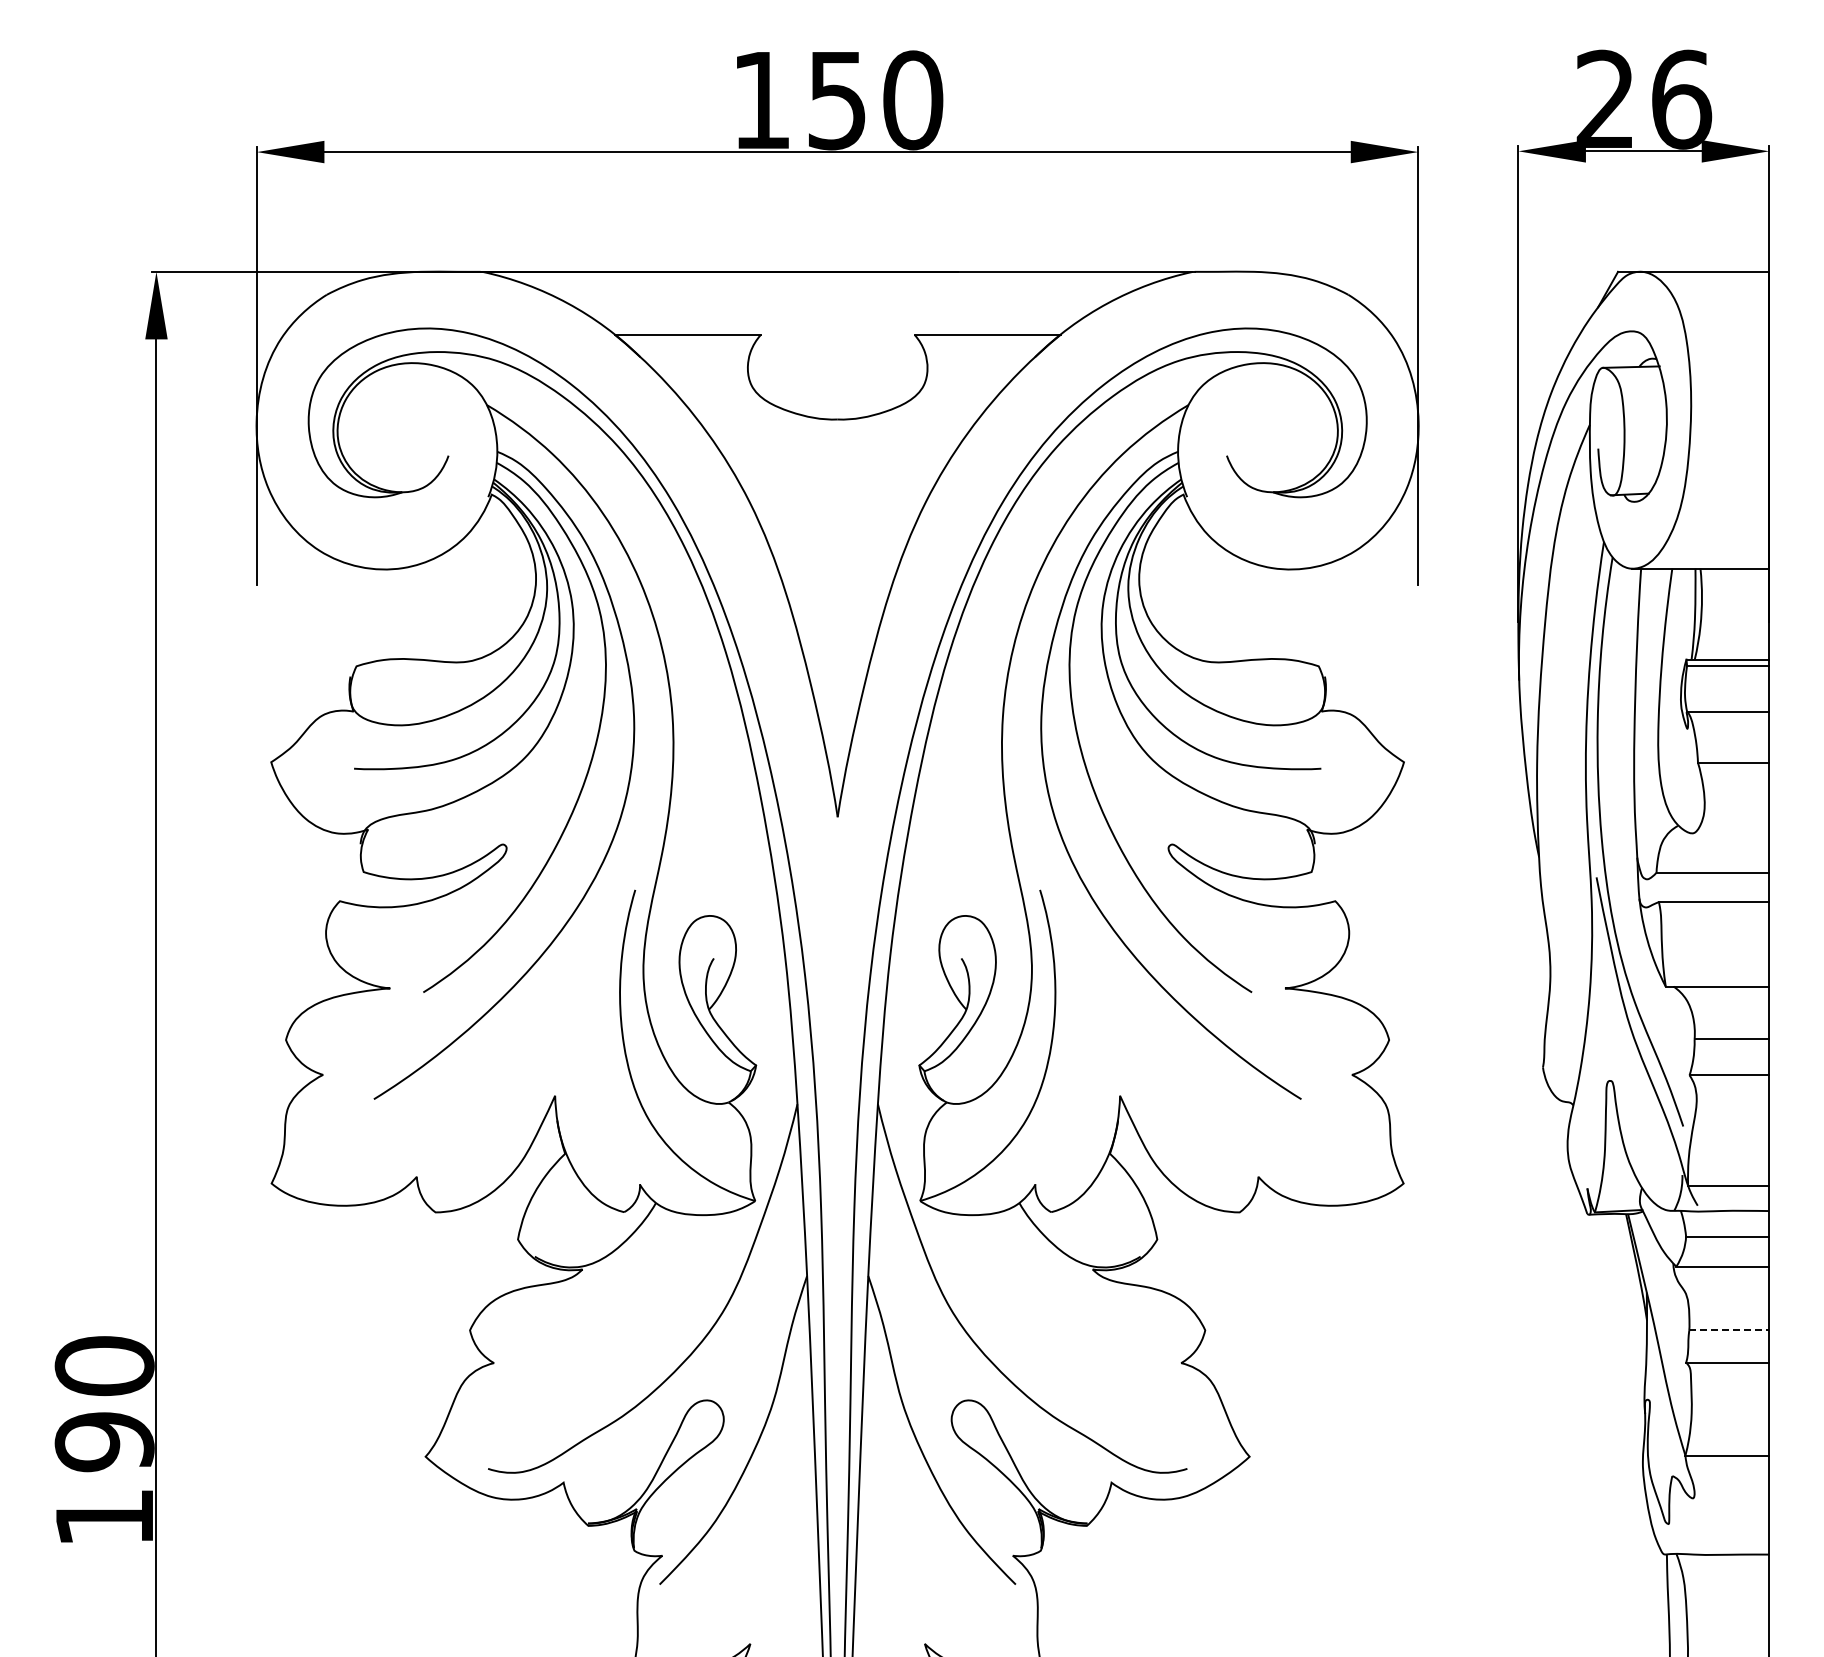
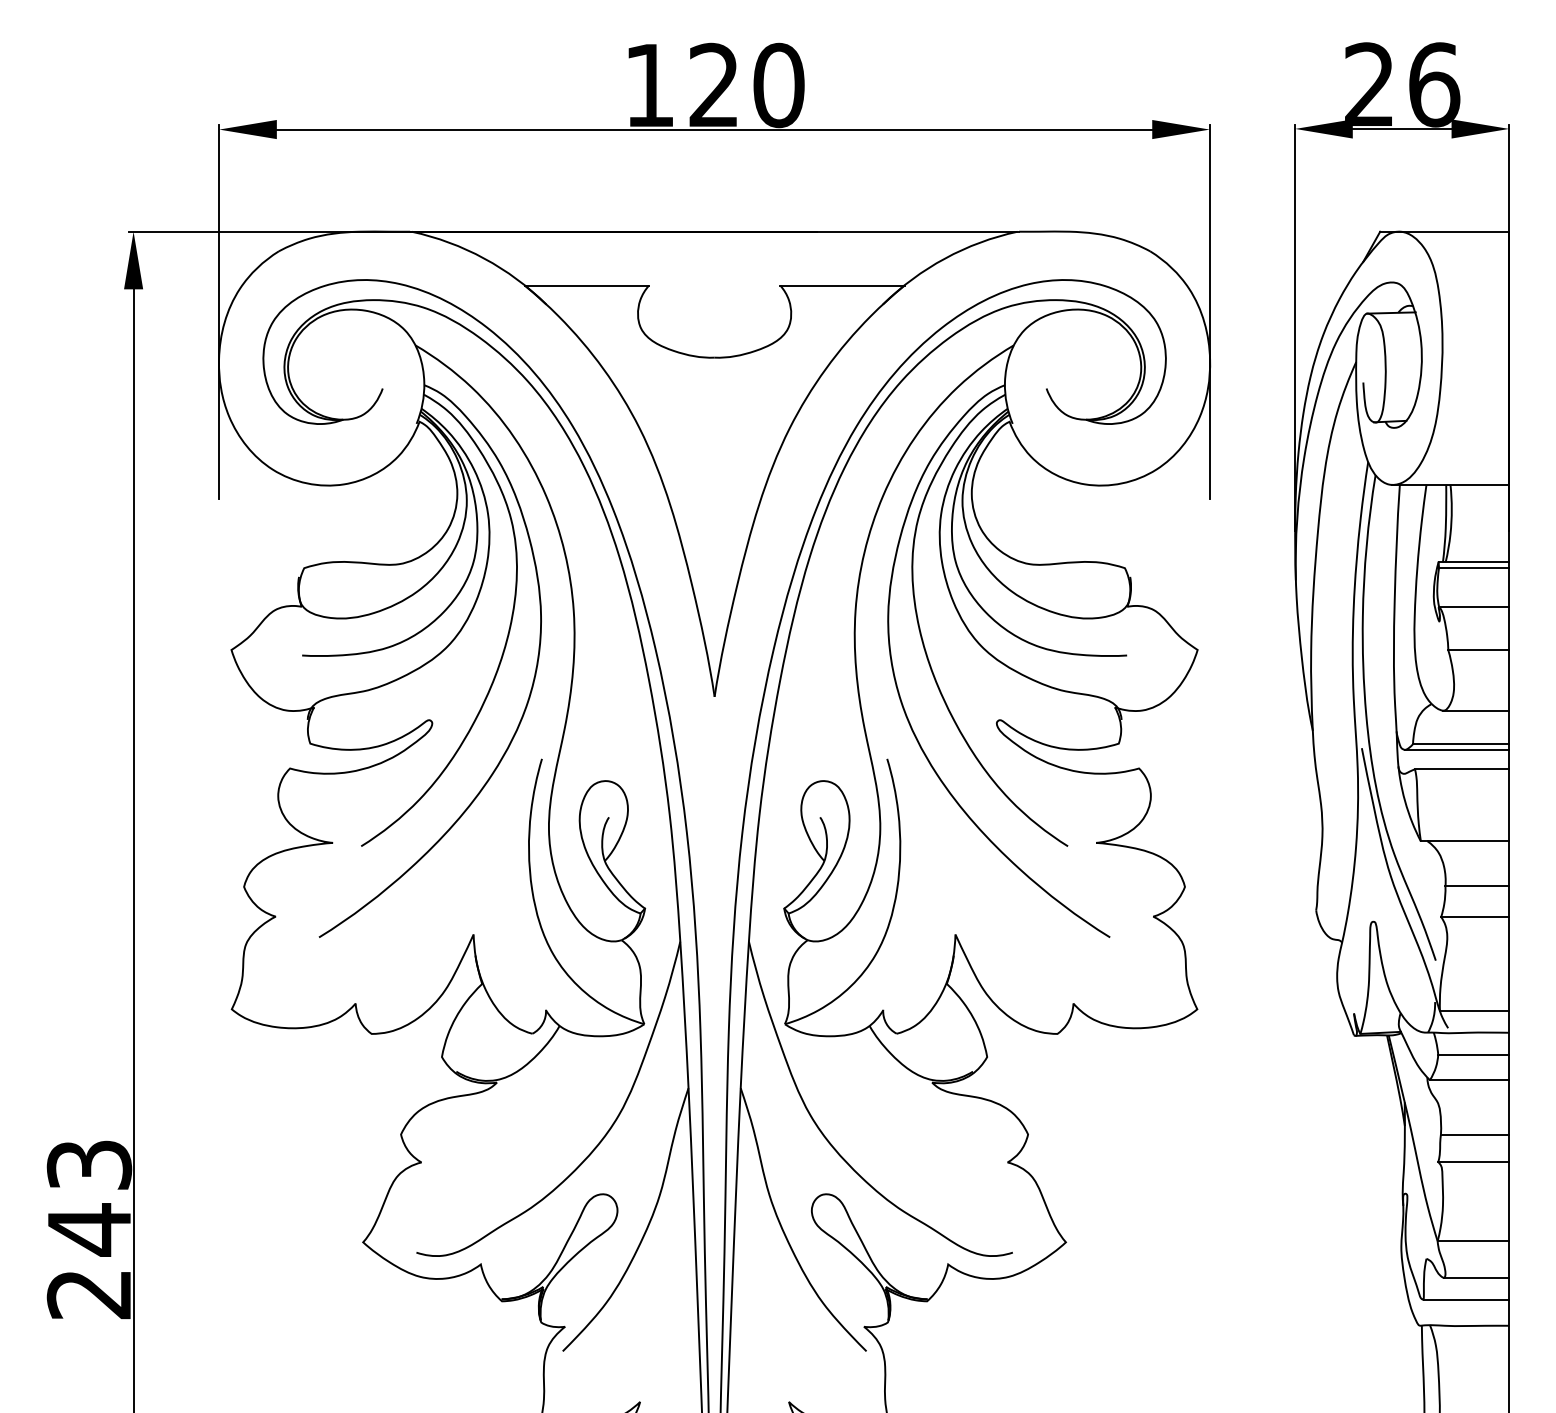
text: (836, 100) -> (713, 85), 150 -> 120
line: (1730, 833) -> (1476, 710), added
line: (1708, 879) -> (1457, 749), added
line: (1729, 1330) -> (1475, 1134), dashed -> solid
text: (104, 1441) -> (89, 1229), 190 -> 243
line: (1730, 1498) -> (1476, 1277), added
line: (1718, 1523) -> (1465, 1299), added

